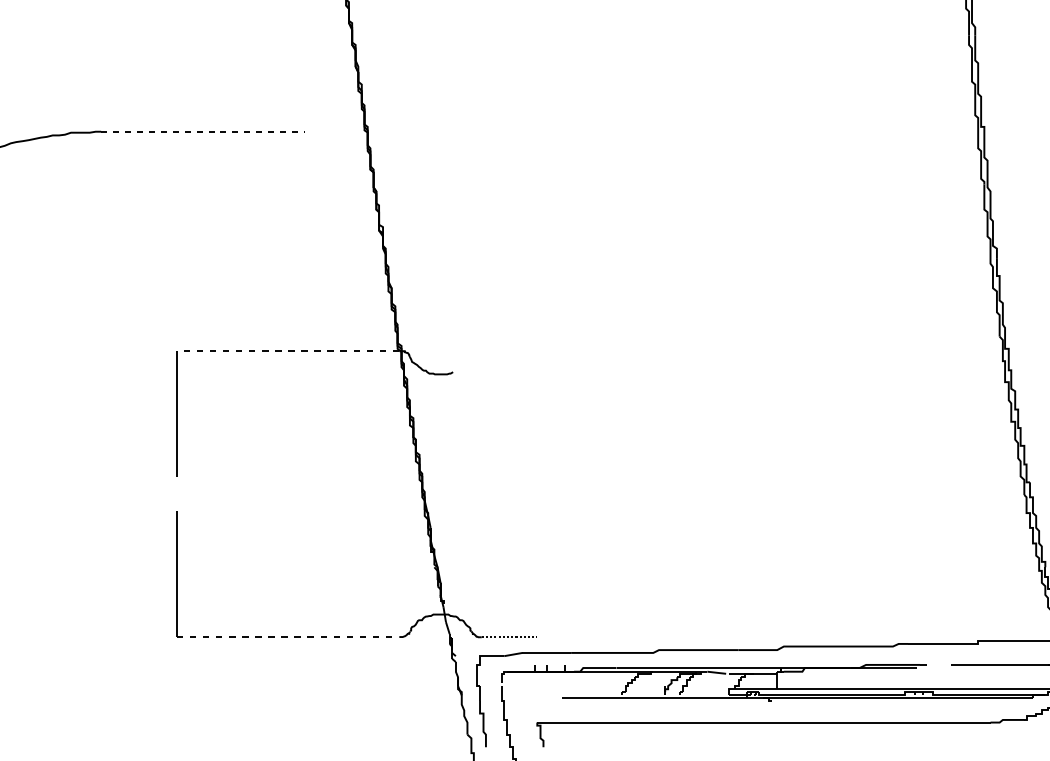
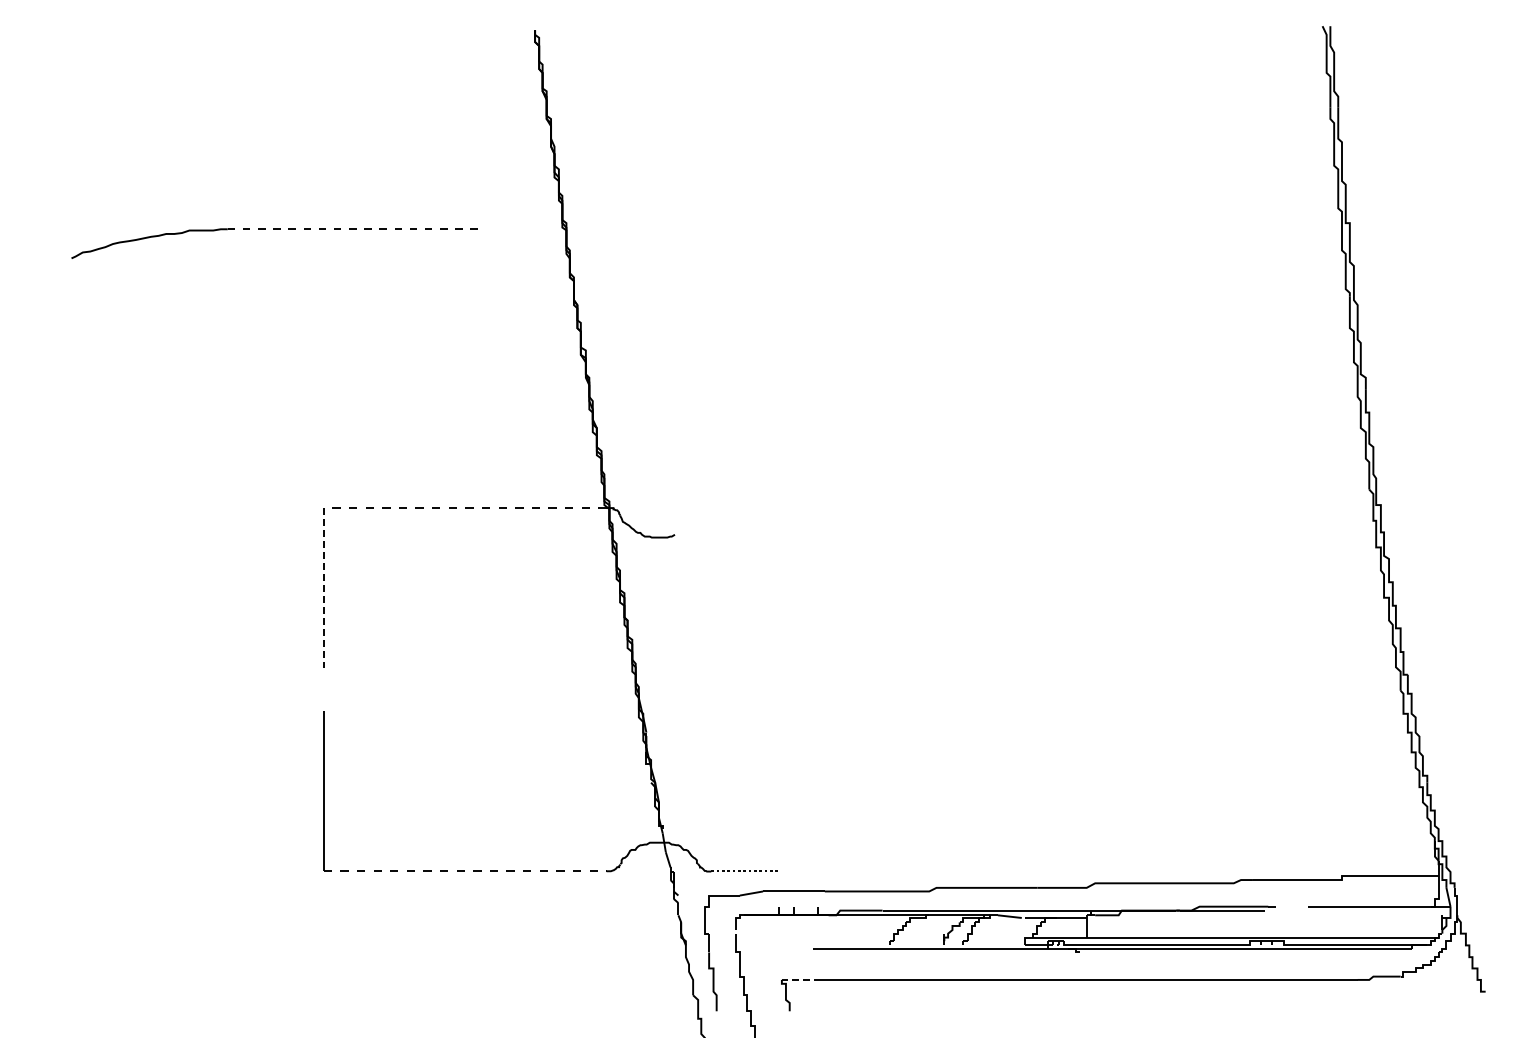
line: (176, 414) -> (323, 588), solid -> dashed
line: (554, 722) -> (803, 979), solid -> dashed

